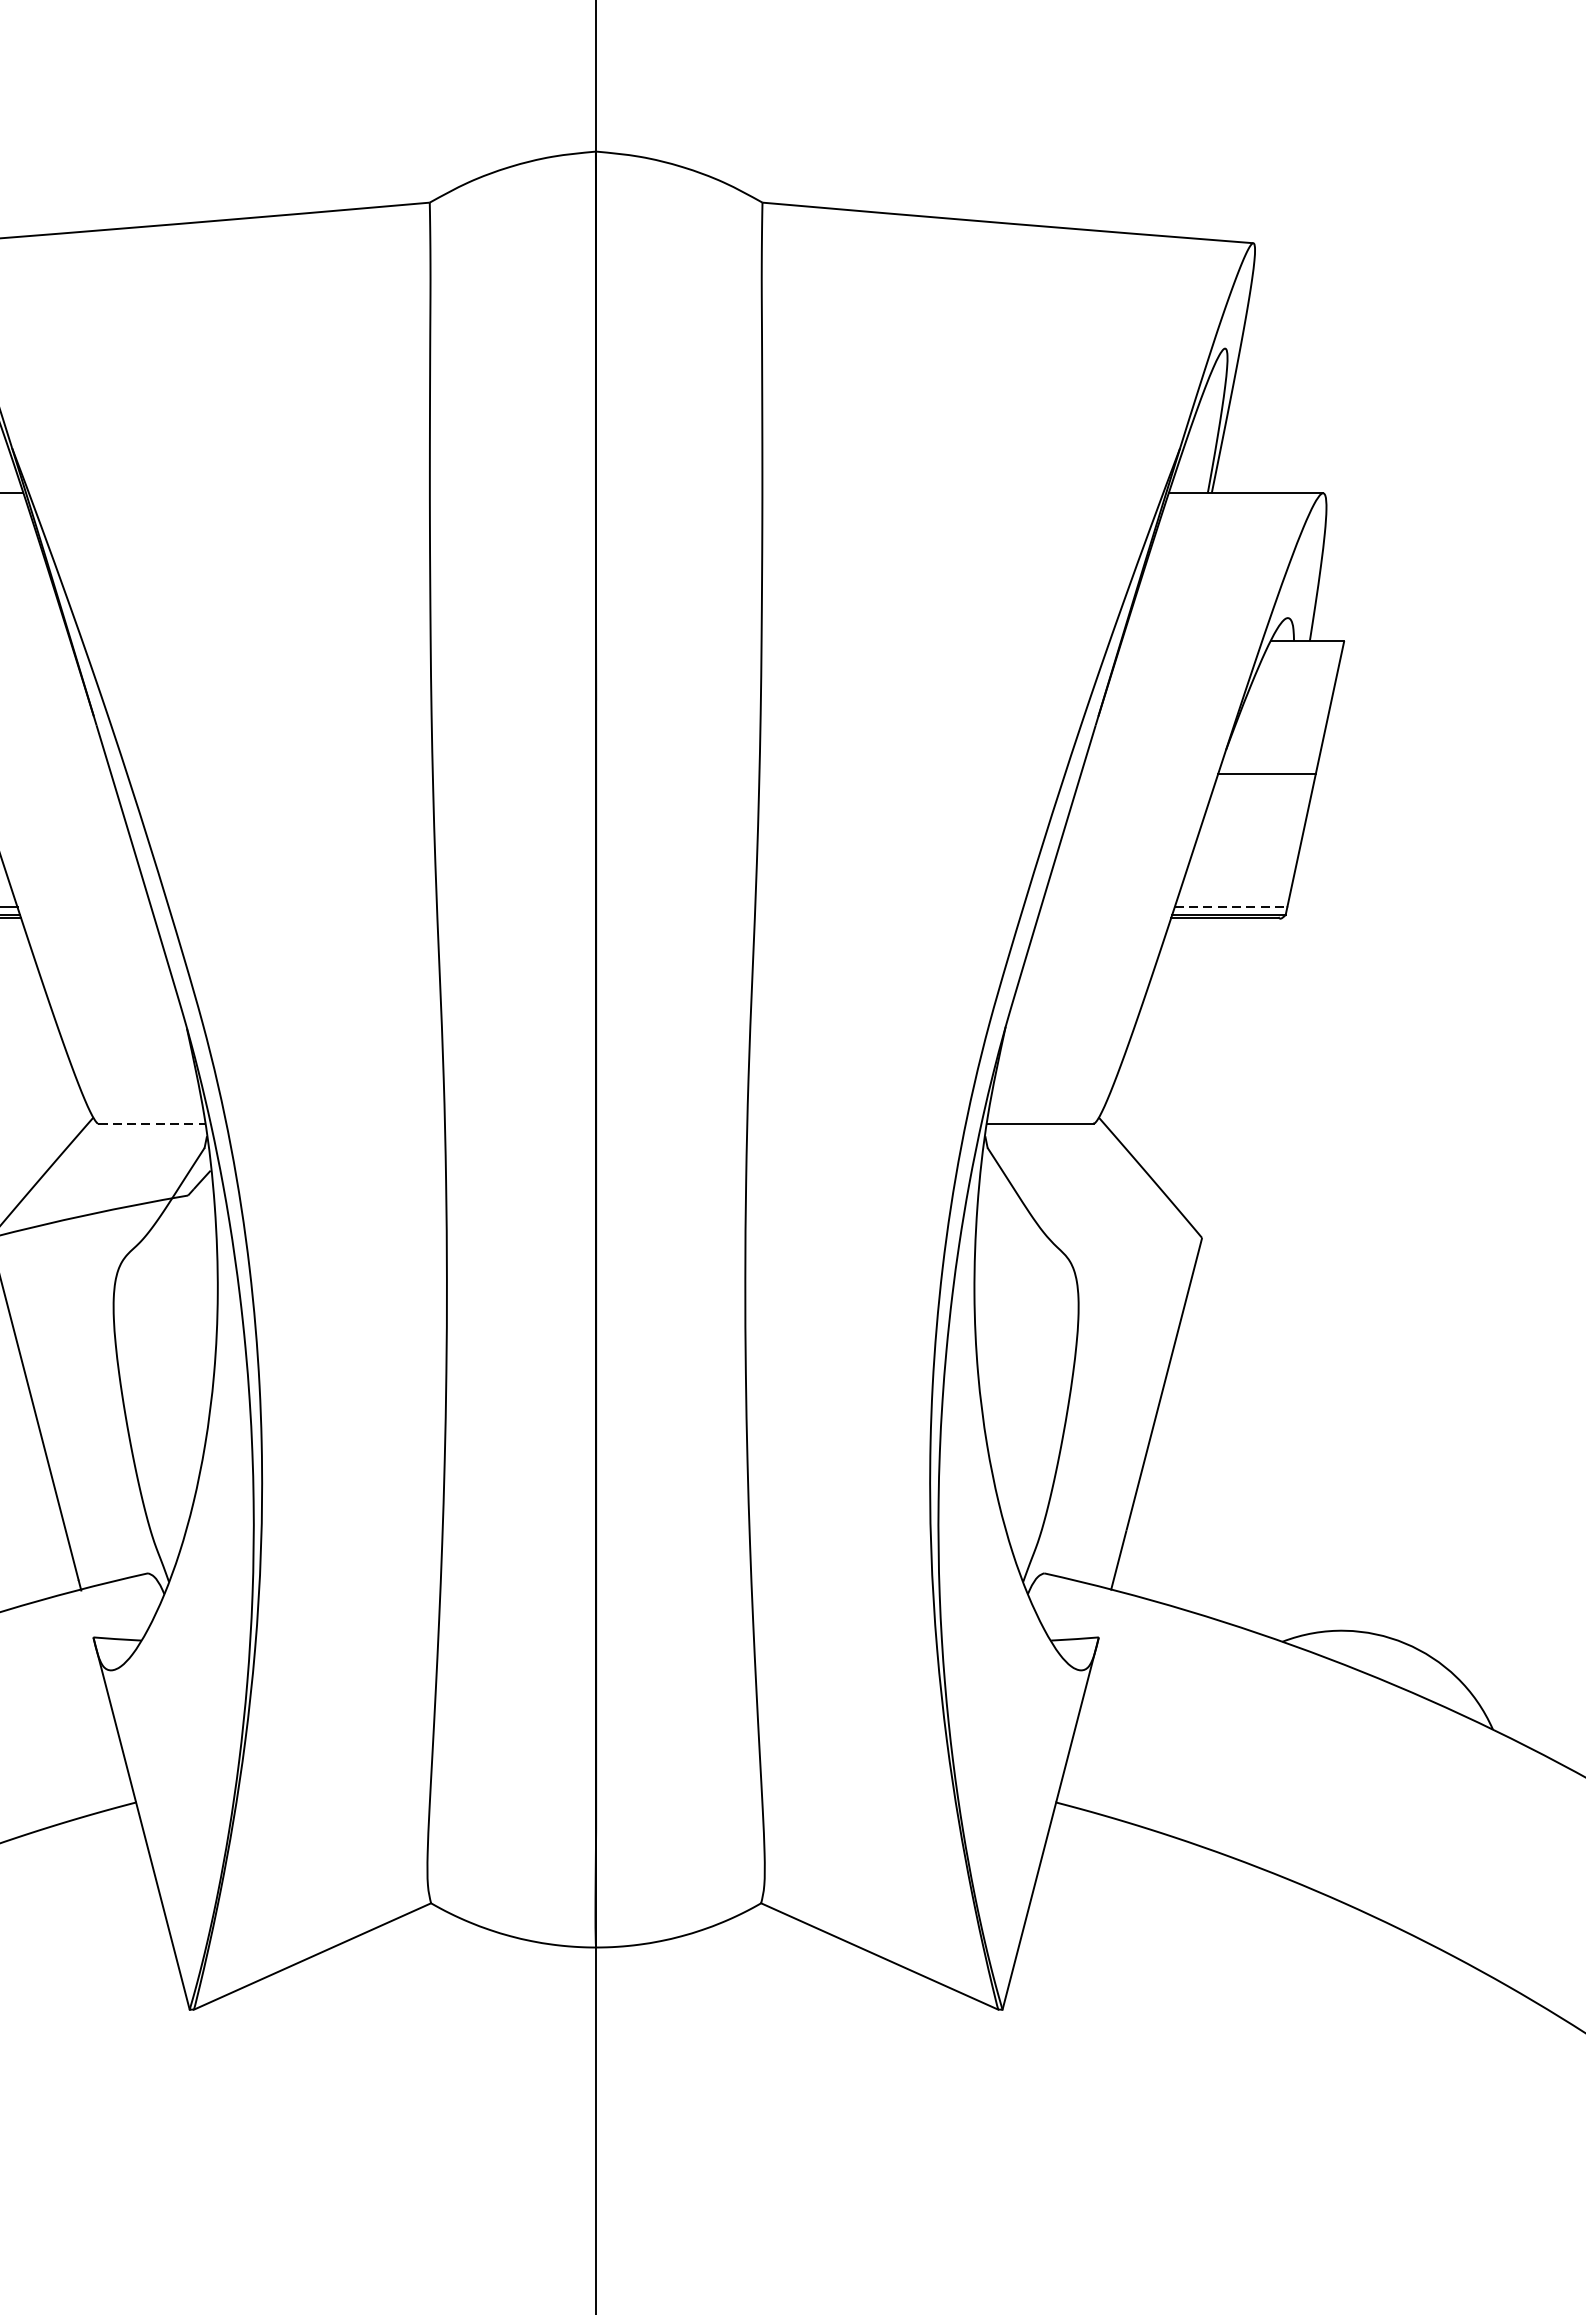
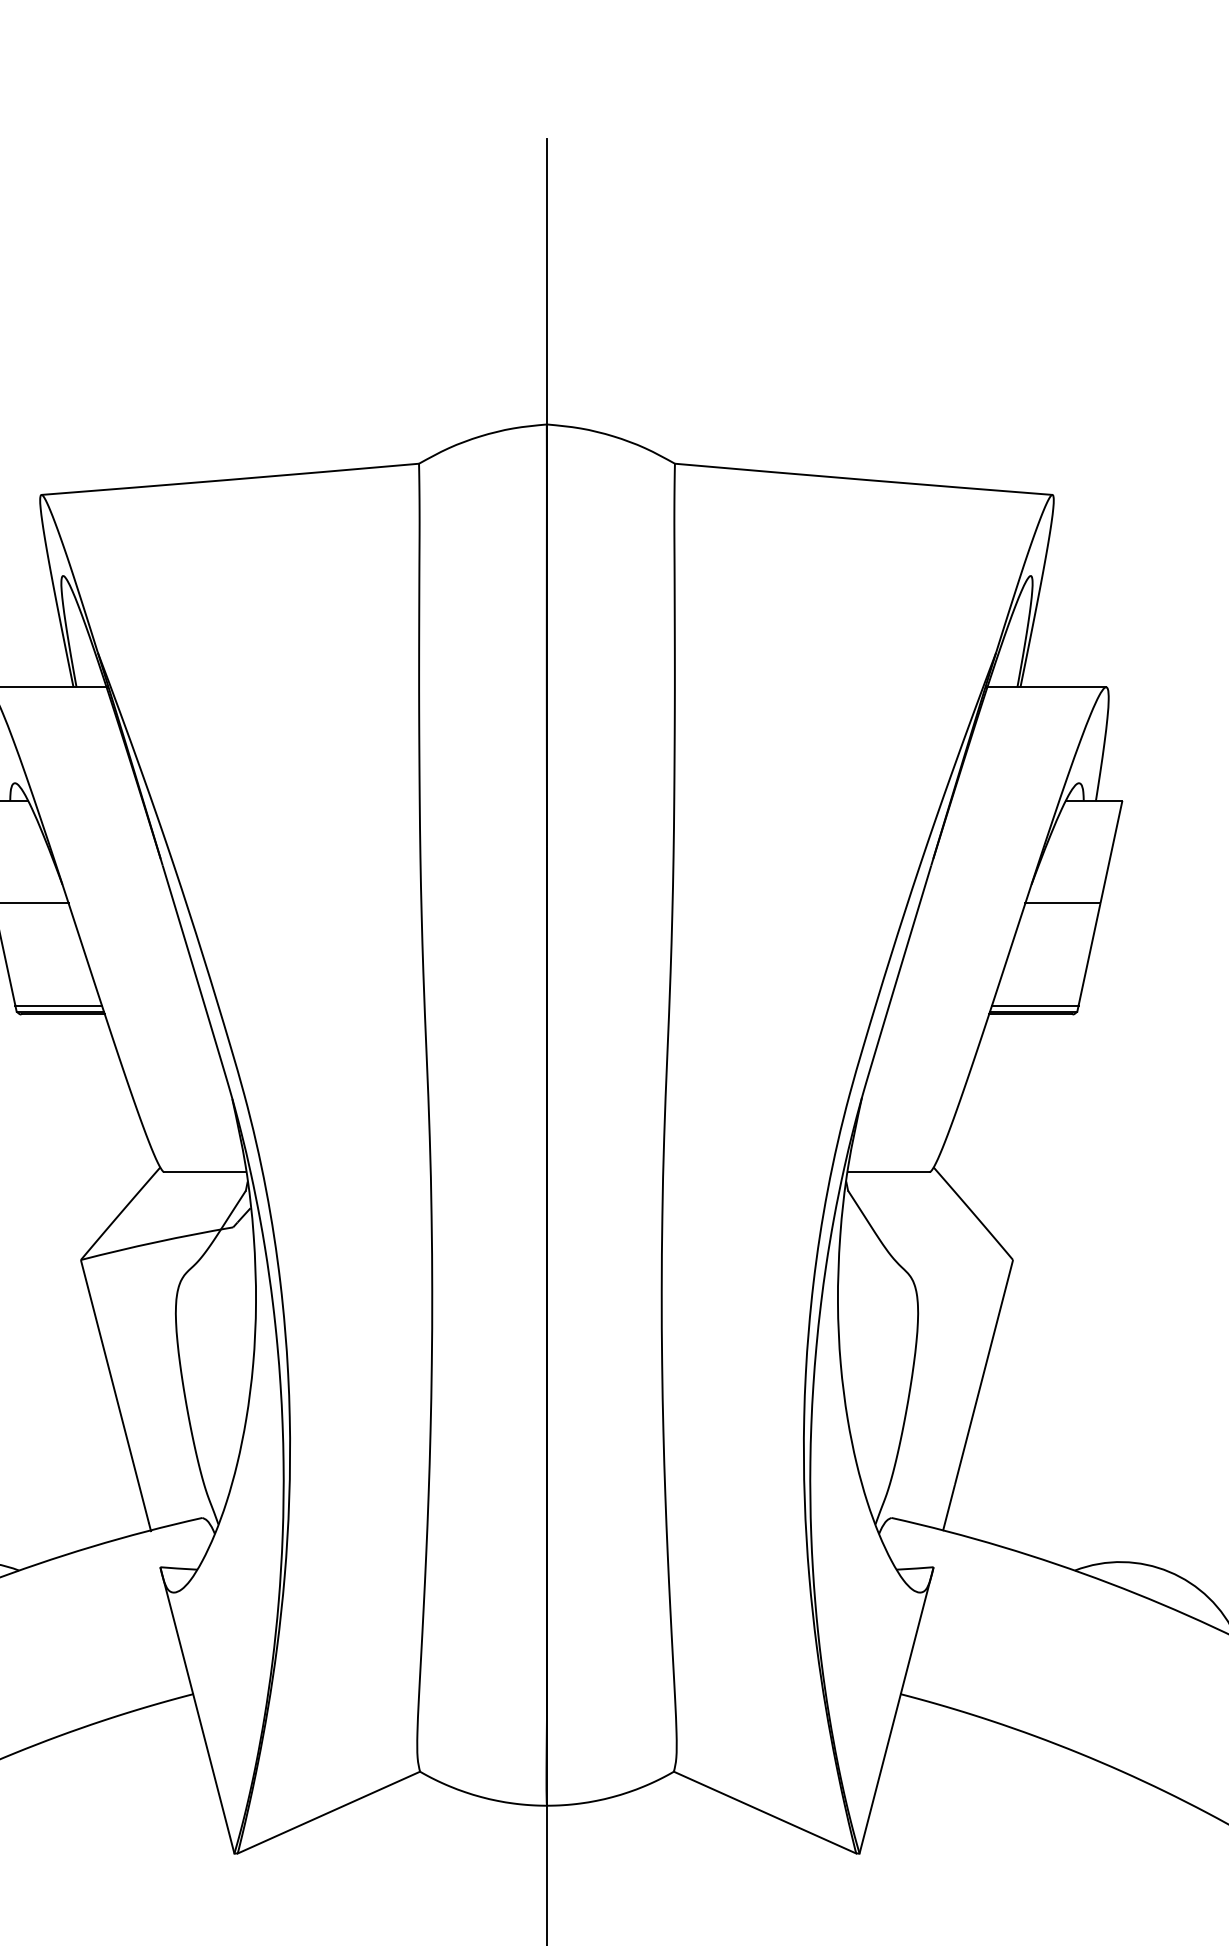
line: (1231, 907) -> (1035, 1005), dashed -> solid
line: (152, 1124) -> (205, 1172), dashed -> solid

